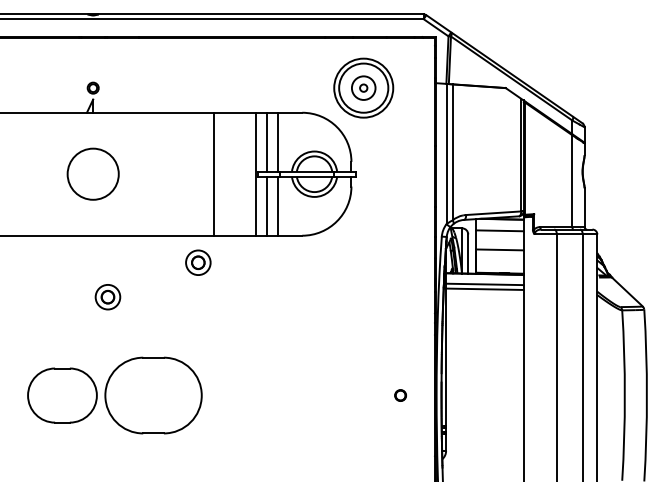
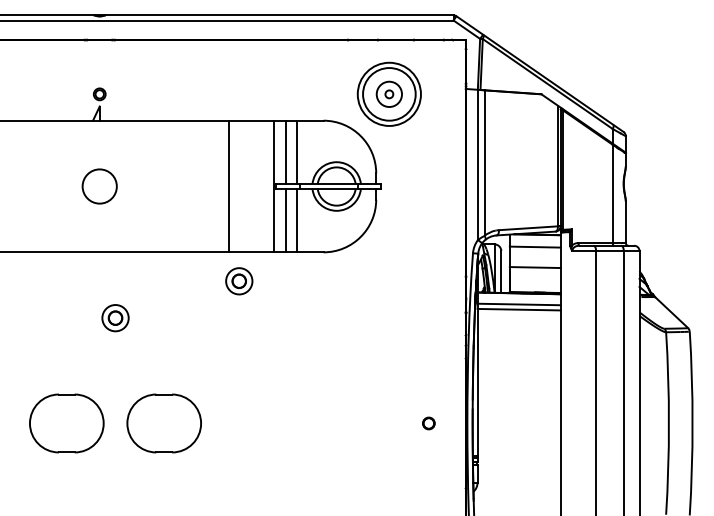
circle: (92, 174) -> (99, 186), size x0.62
part: (198, 262) -> (239, 281), moved
part: (152, 395) -> (163, 423), size x0.71

